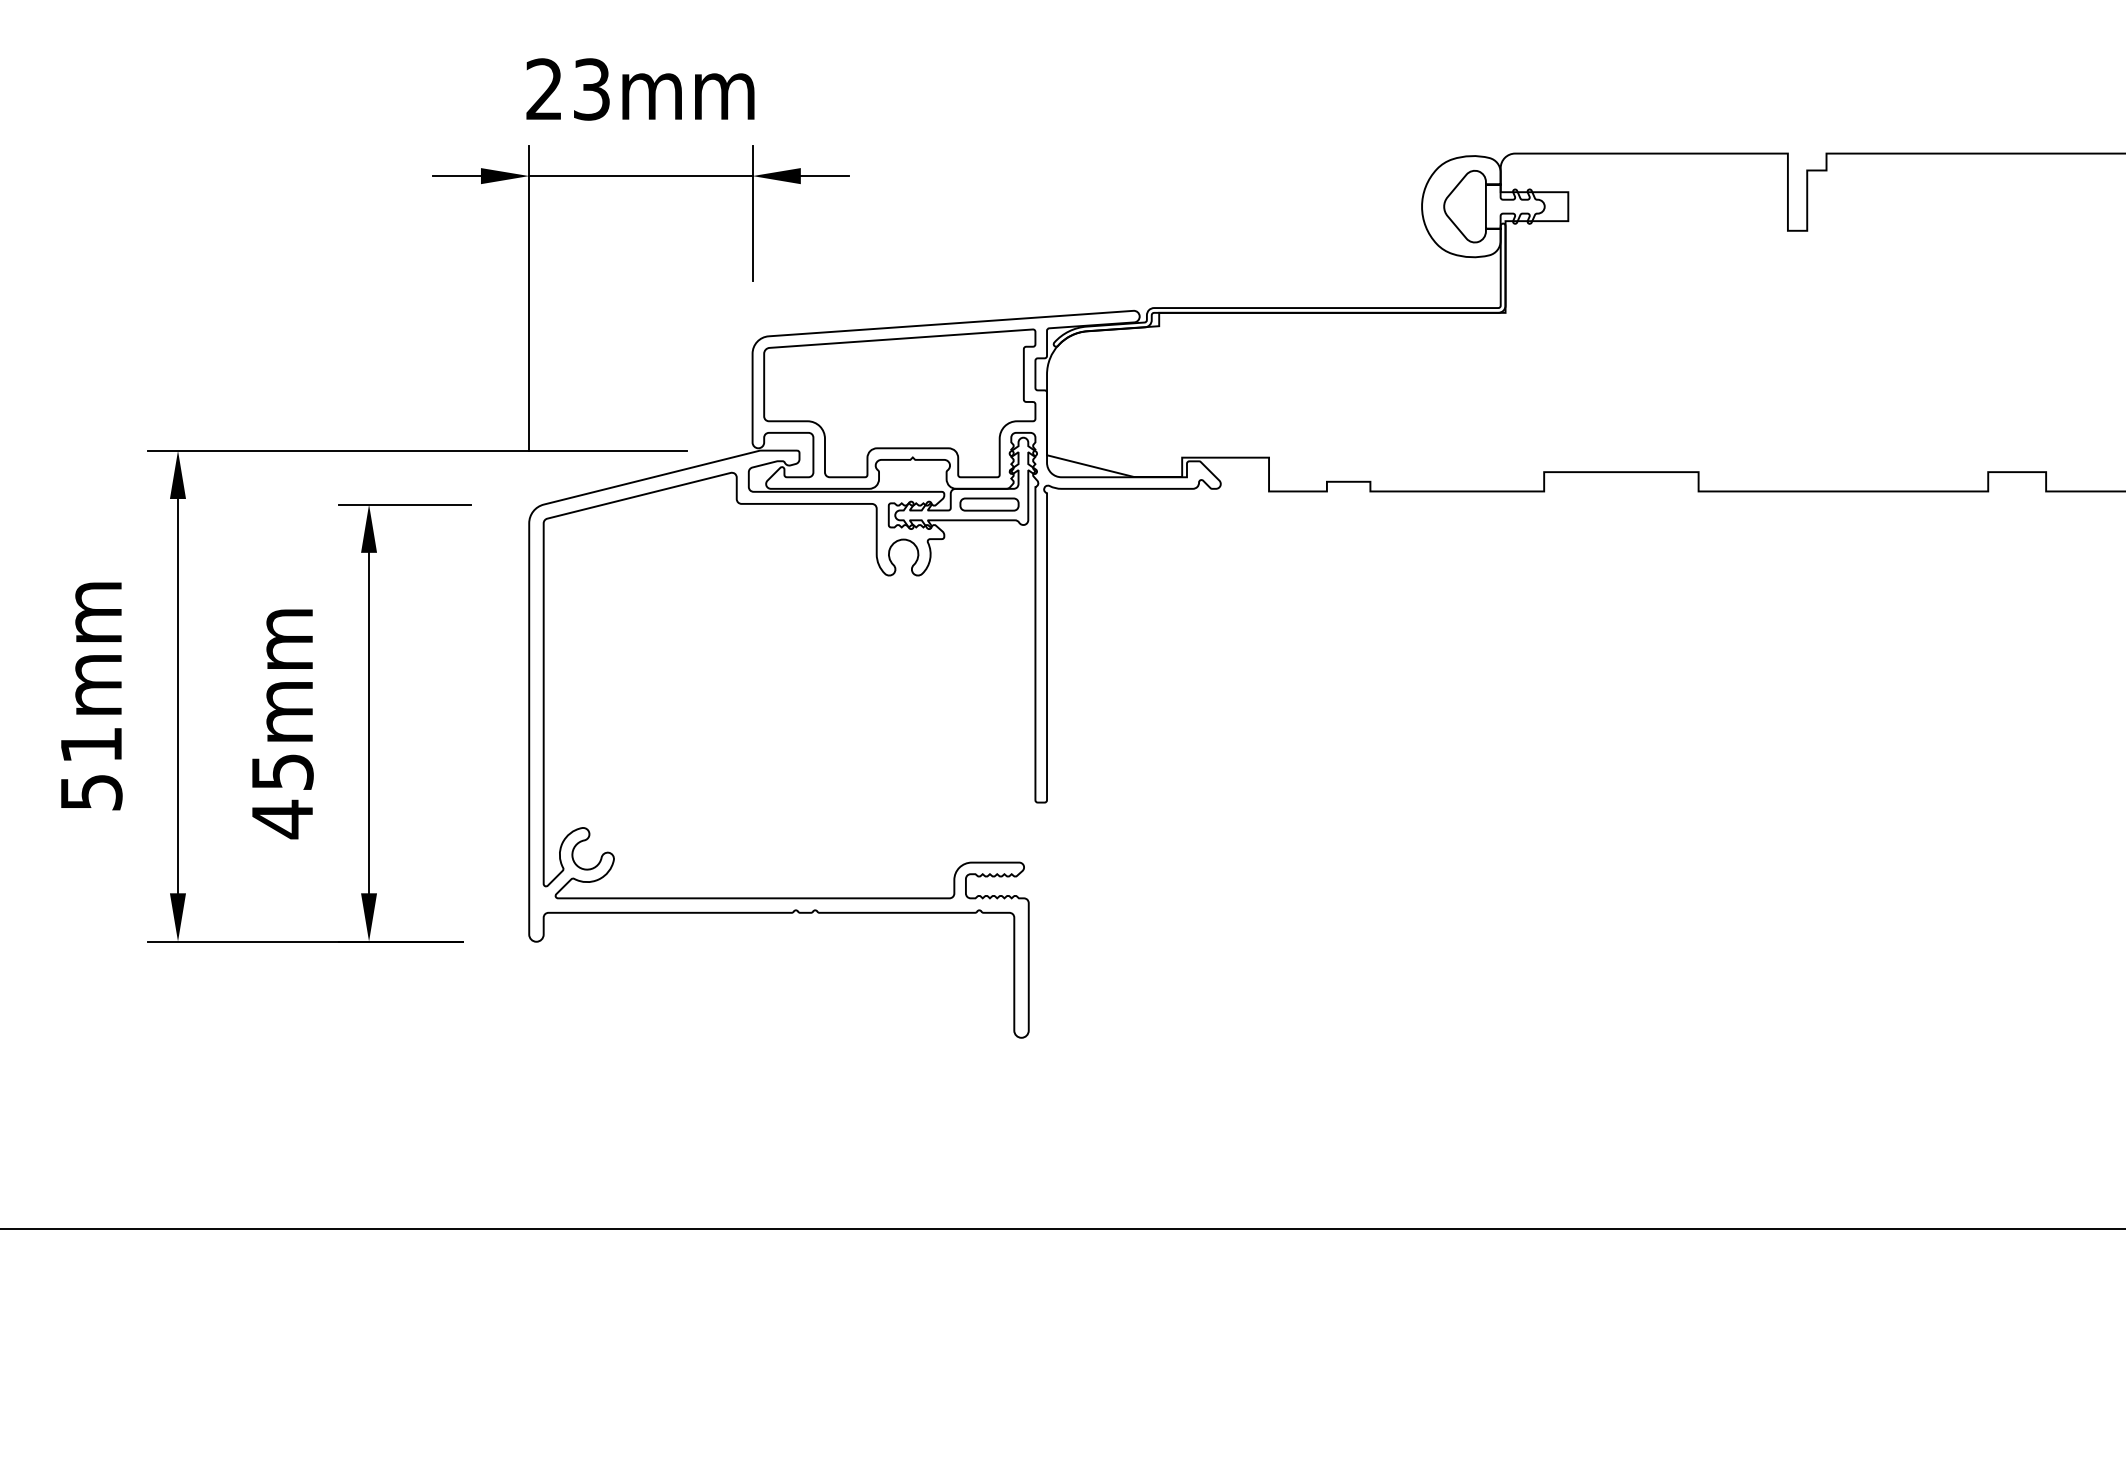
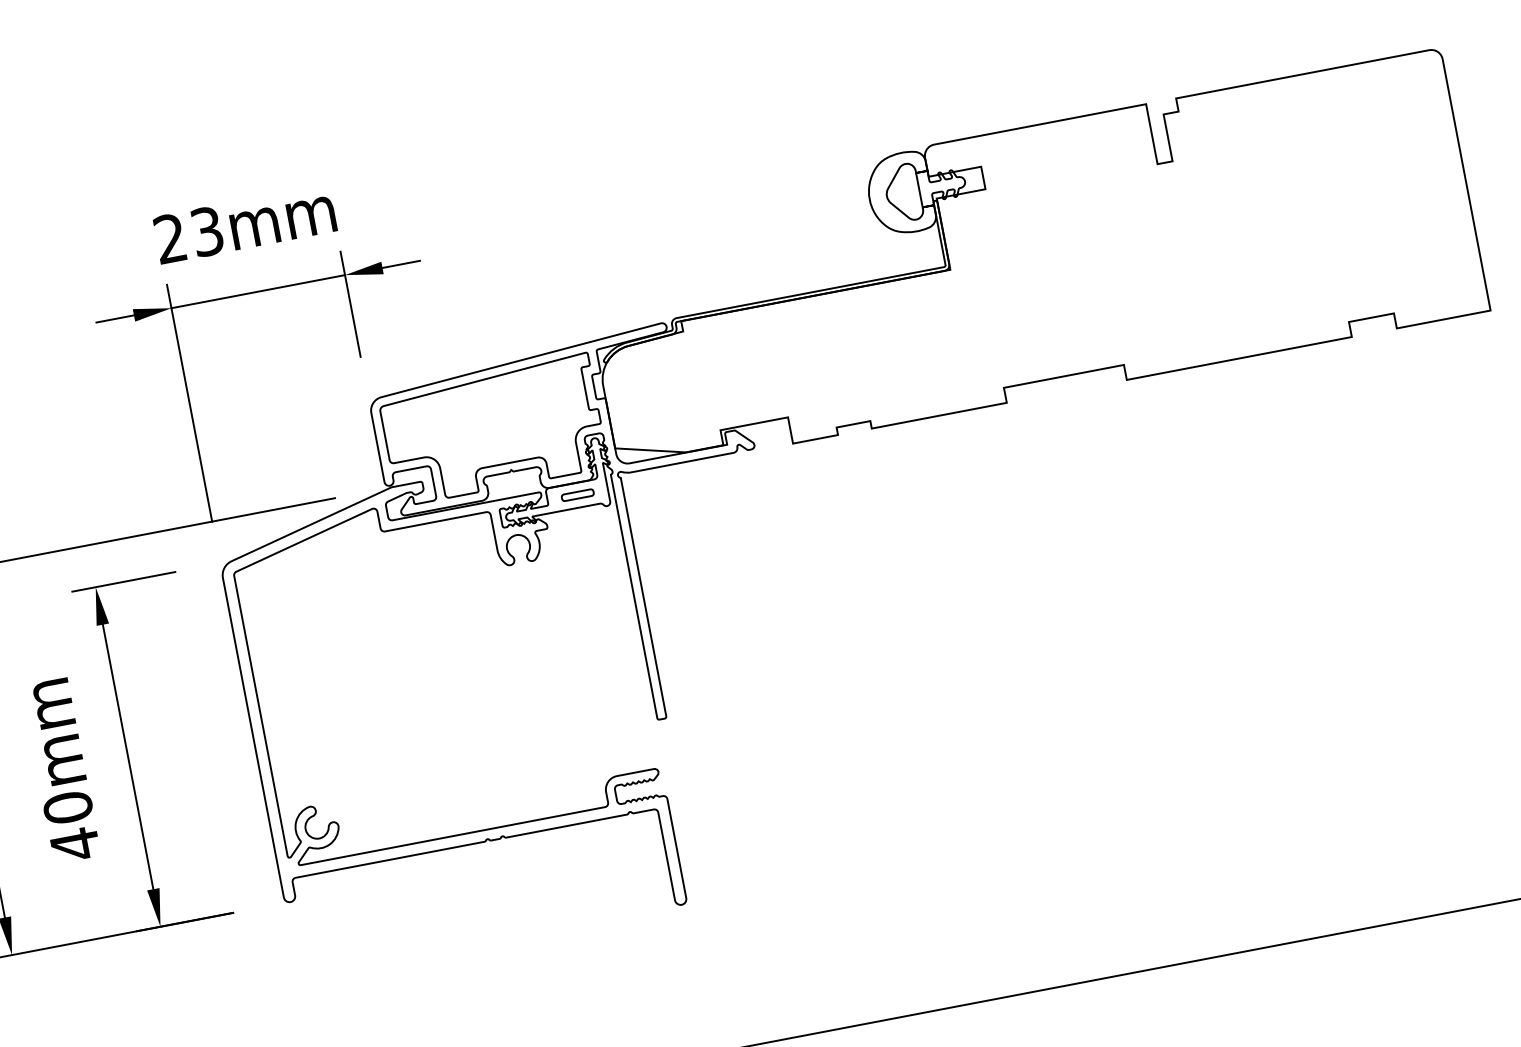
part: (989, 504) -> (577, 495), size x0.7
text: (282, 771) -> (68, 807), 45mm -> 40mm

